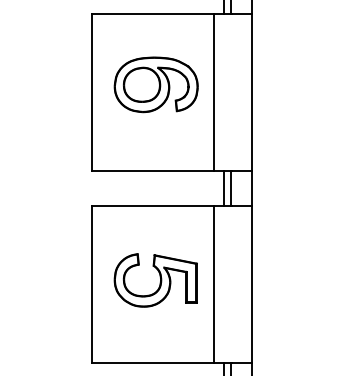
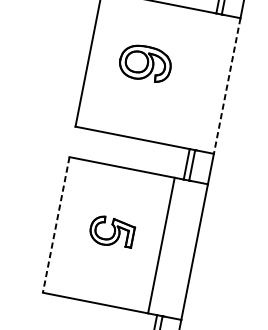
part: (155, 84) -> (145, 63), size x0.7
line: (213, 91) -> (193, 78), removed
line: (252, 92) -> (227, 86), solid -> dashed
part: (155, 280) -> (111, 232), size x0.6
line: (91, 284) -> (55, 224), solid -> dashed

